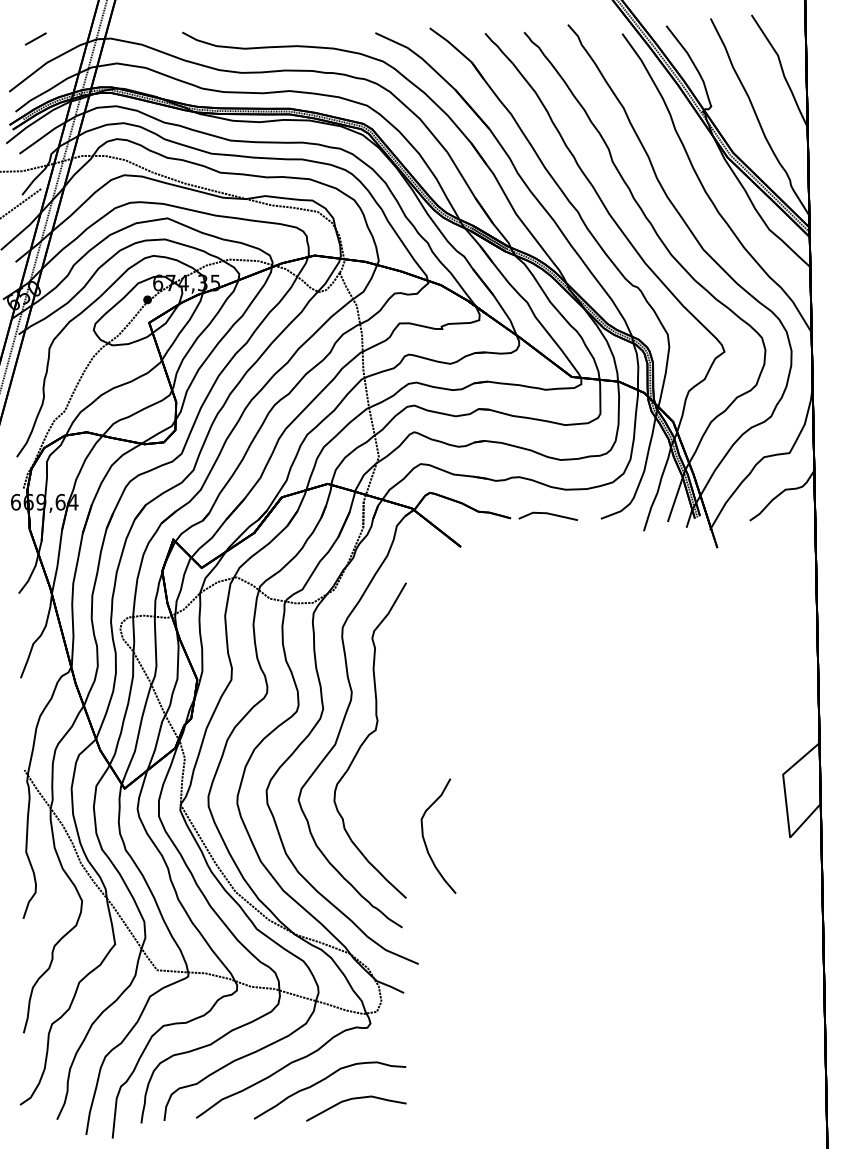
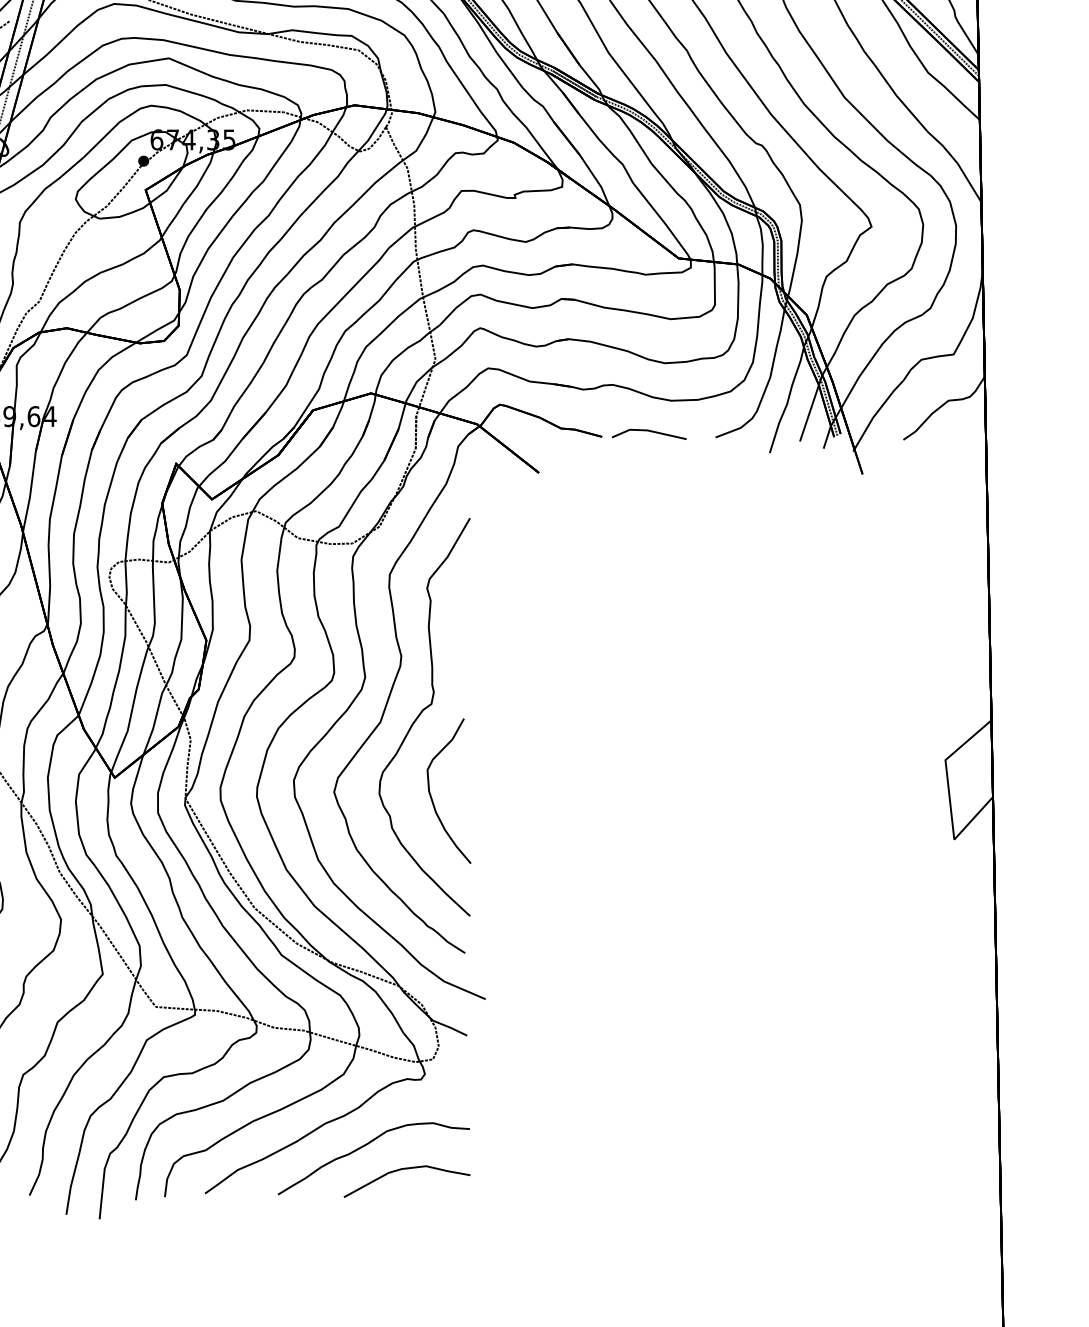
part: (425, 840) -> (432, 796), moved

